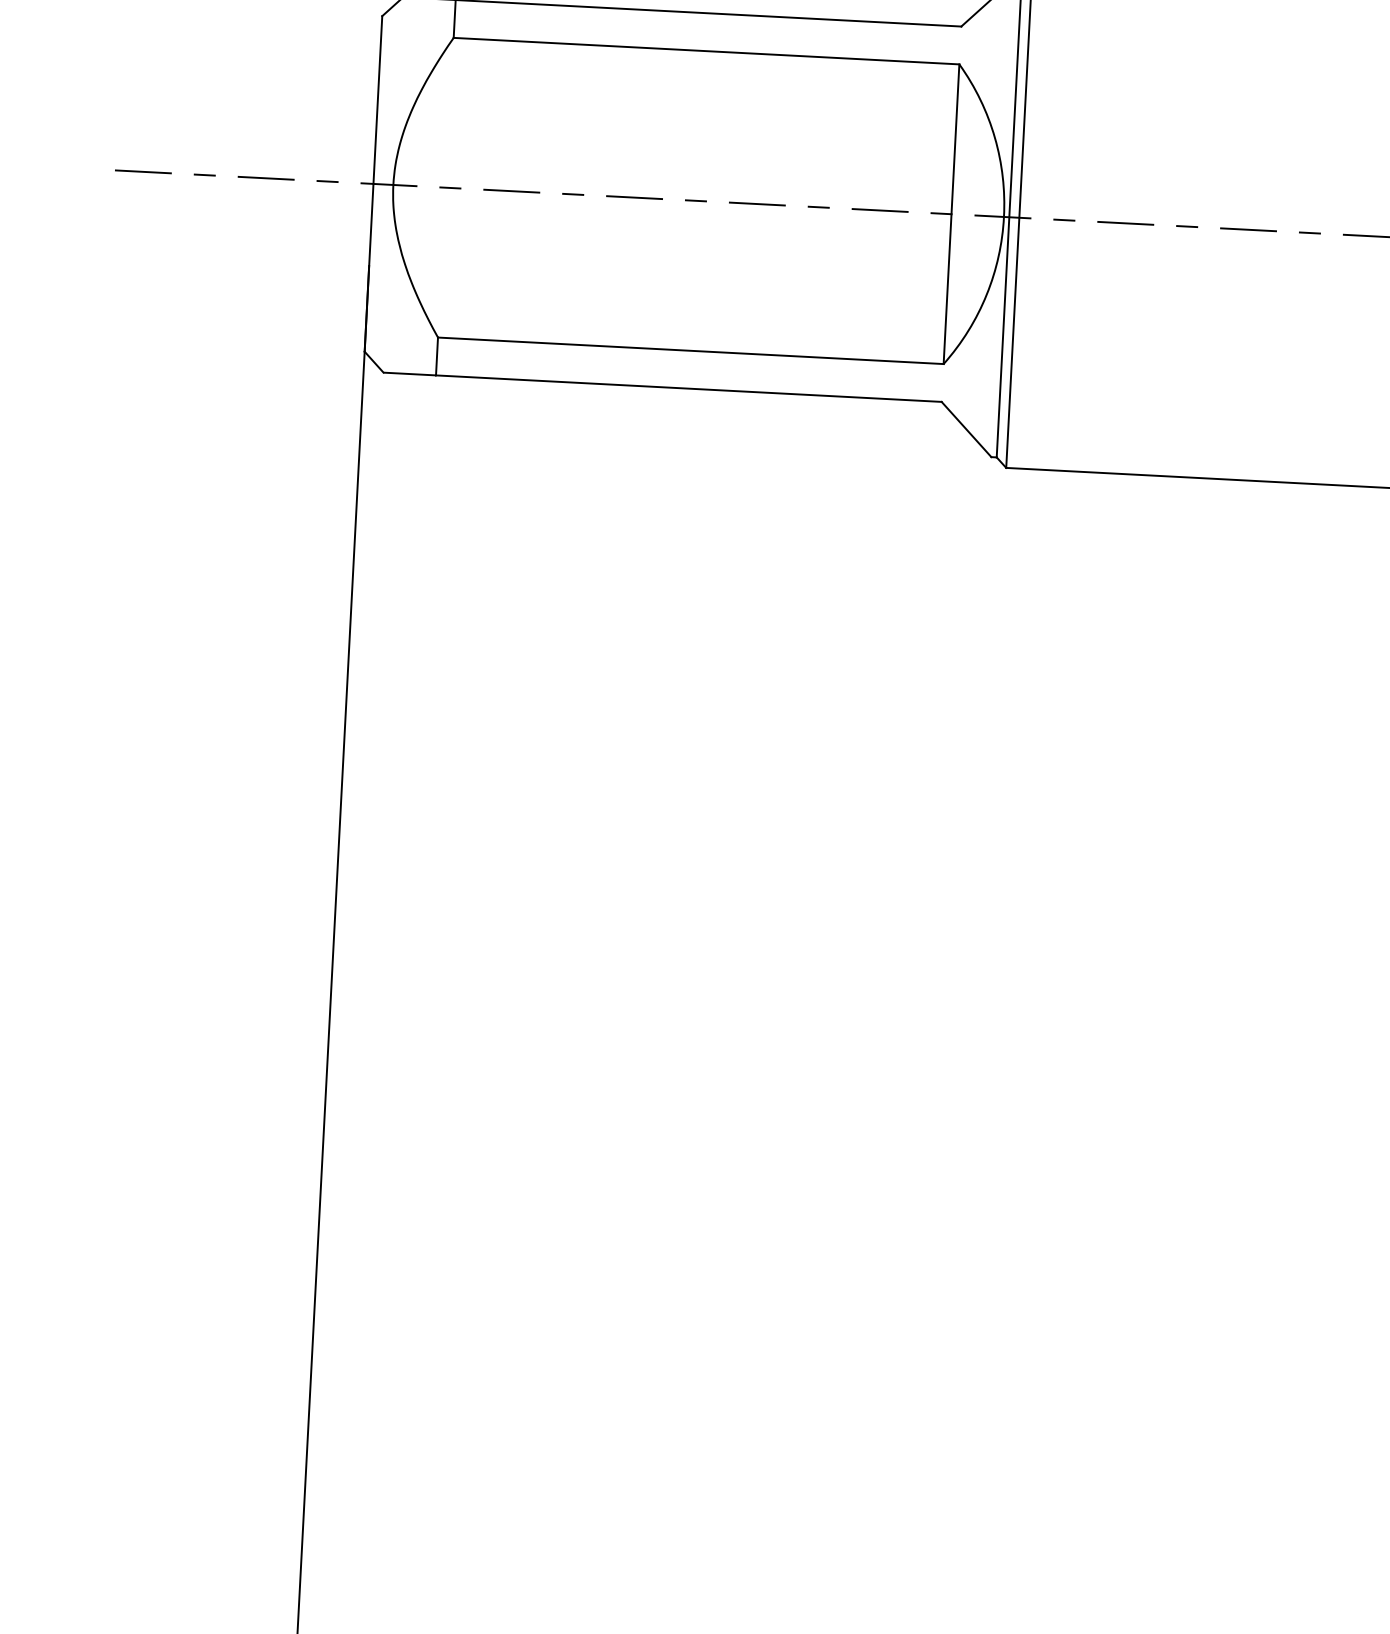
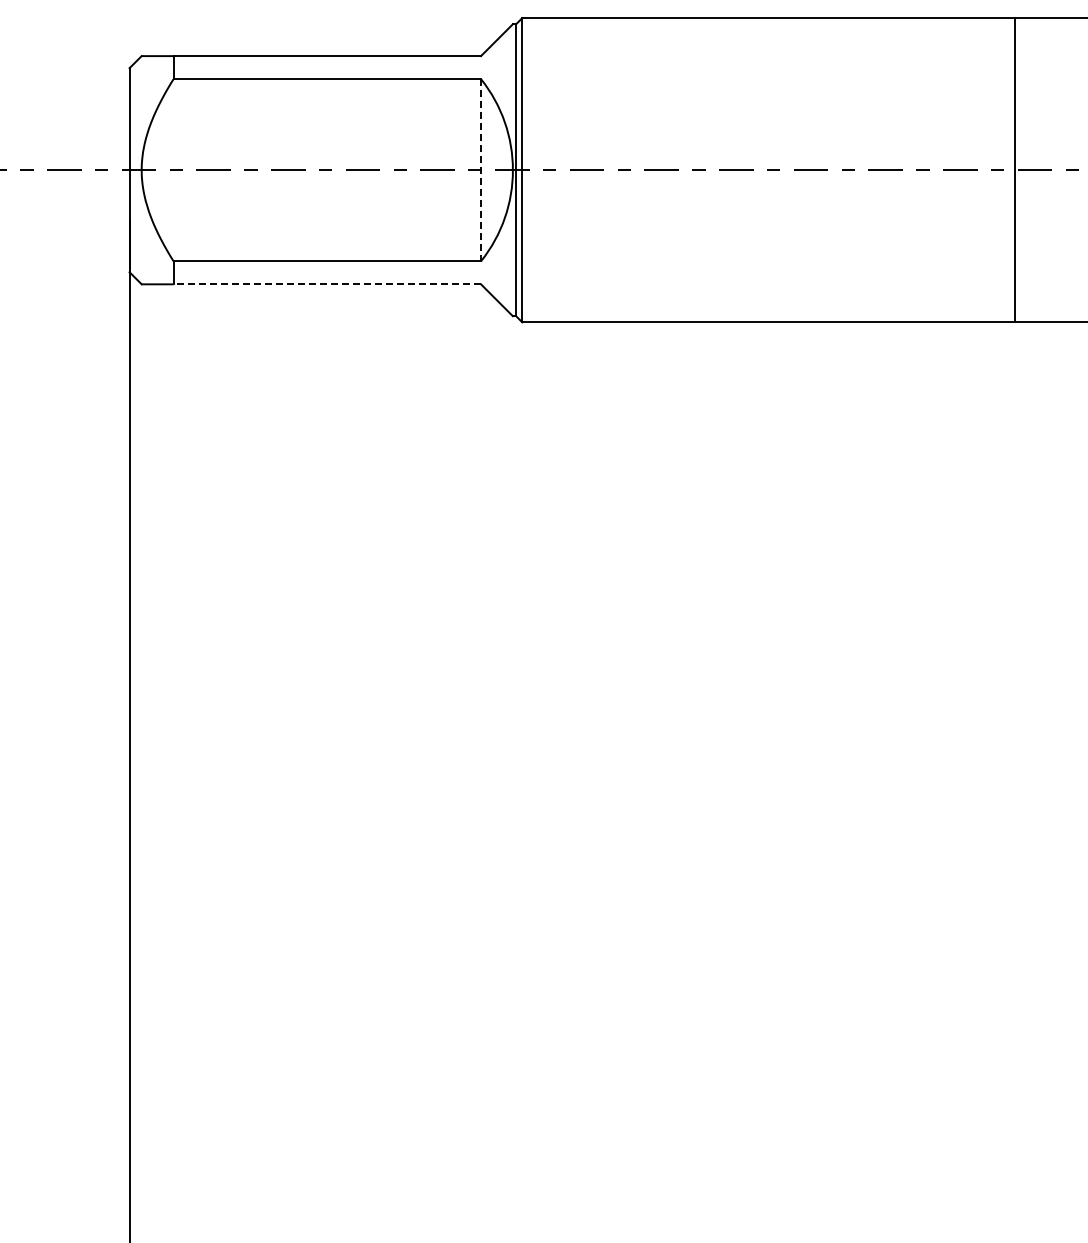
line: (952, 214) -> (481, 170), solid -> dashed
line: (689, 388) -> (327, 284), solid -> dashed

